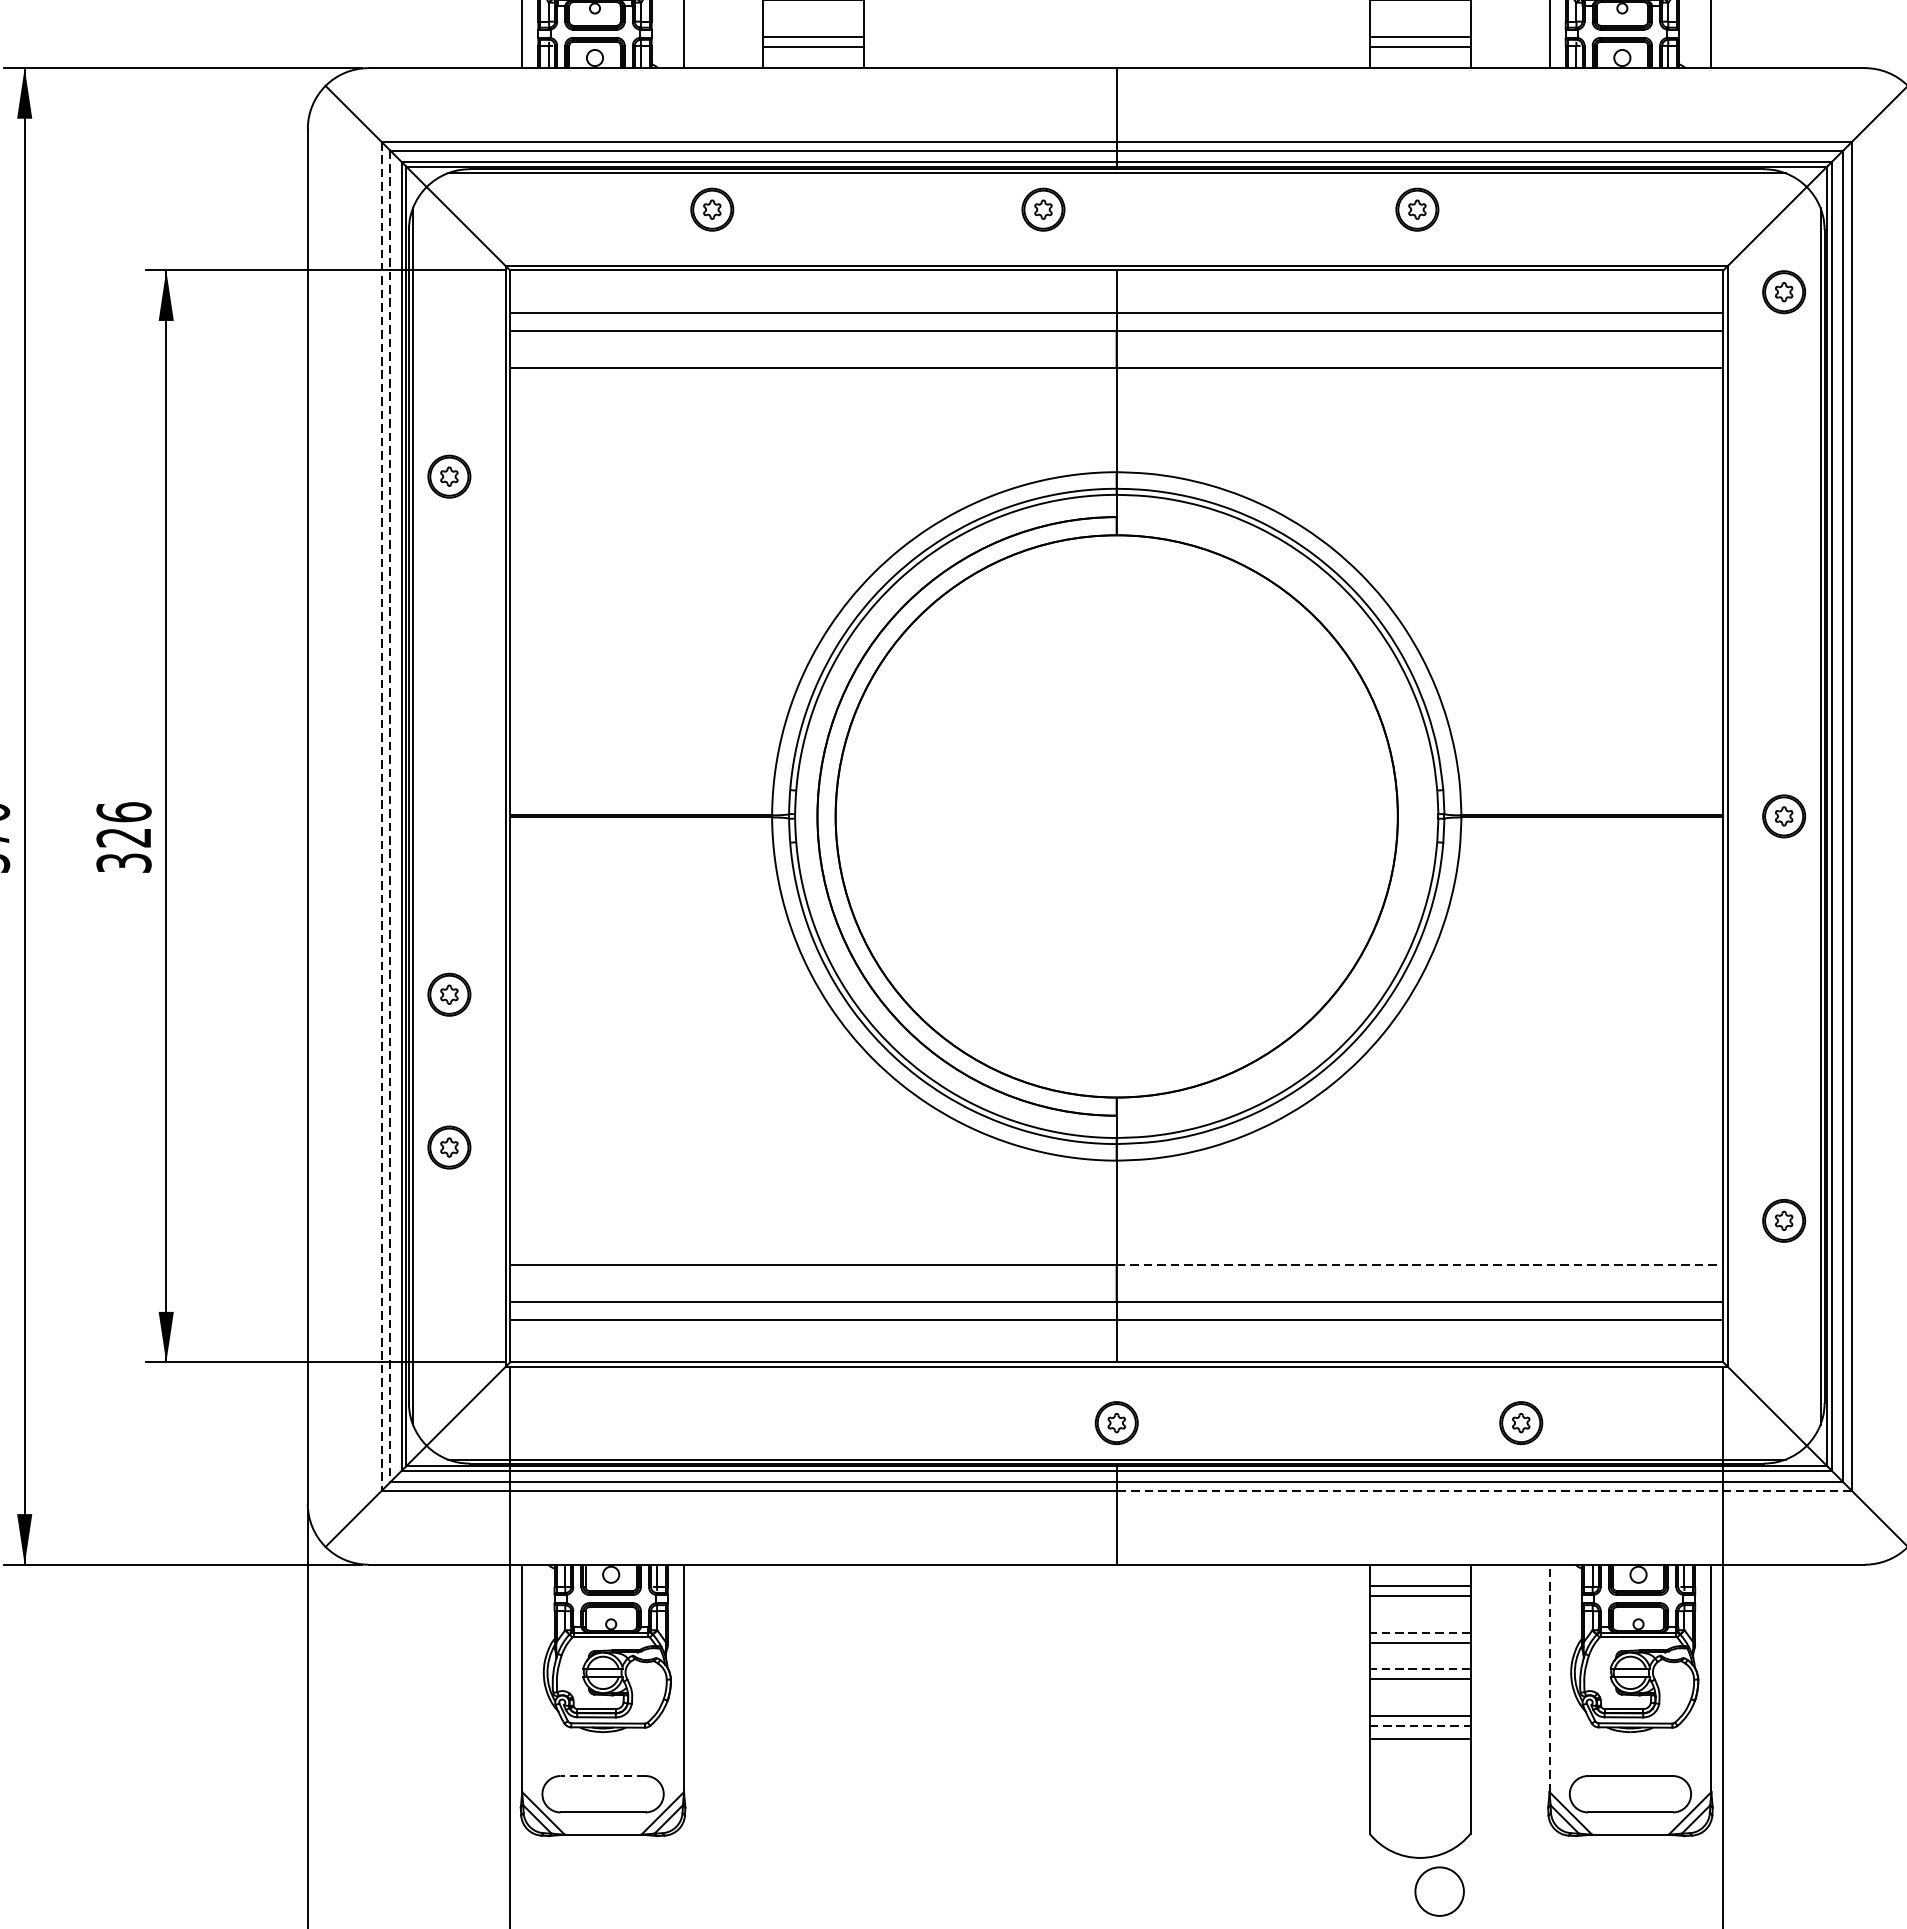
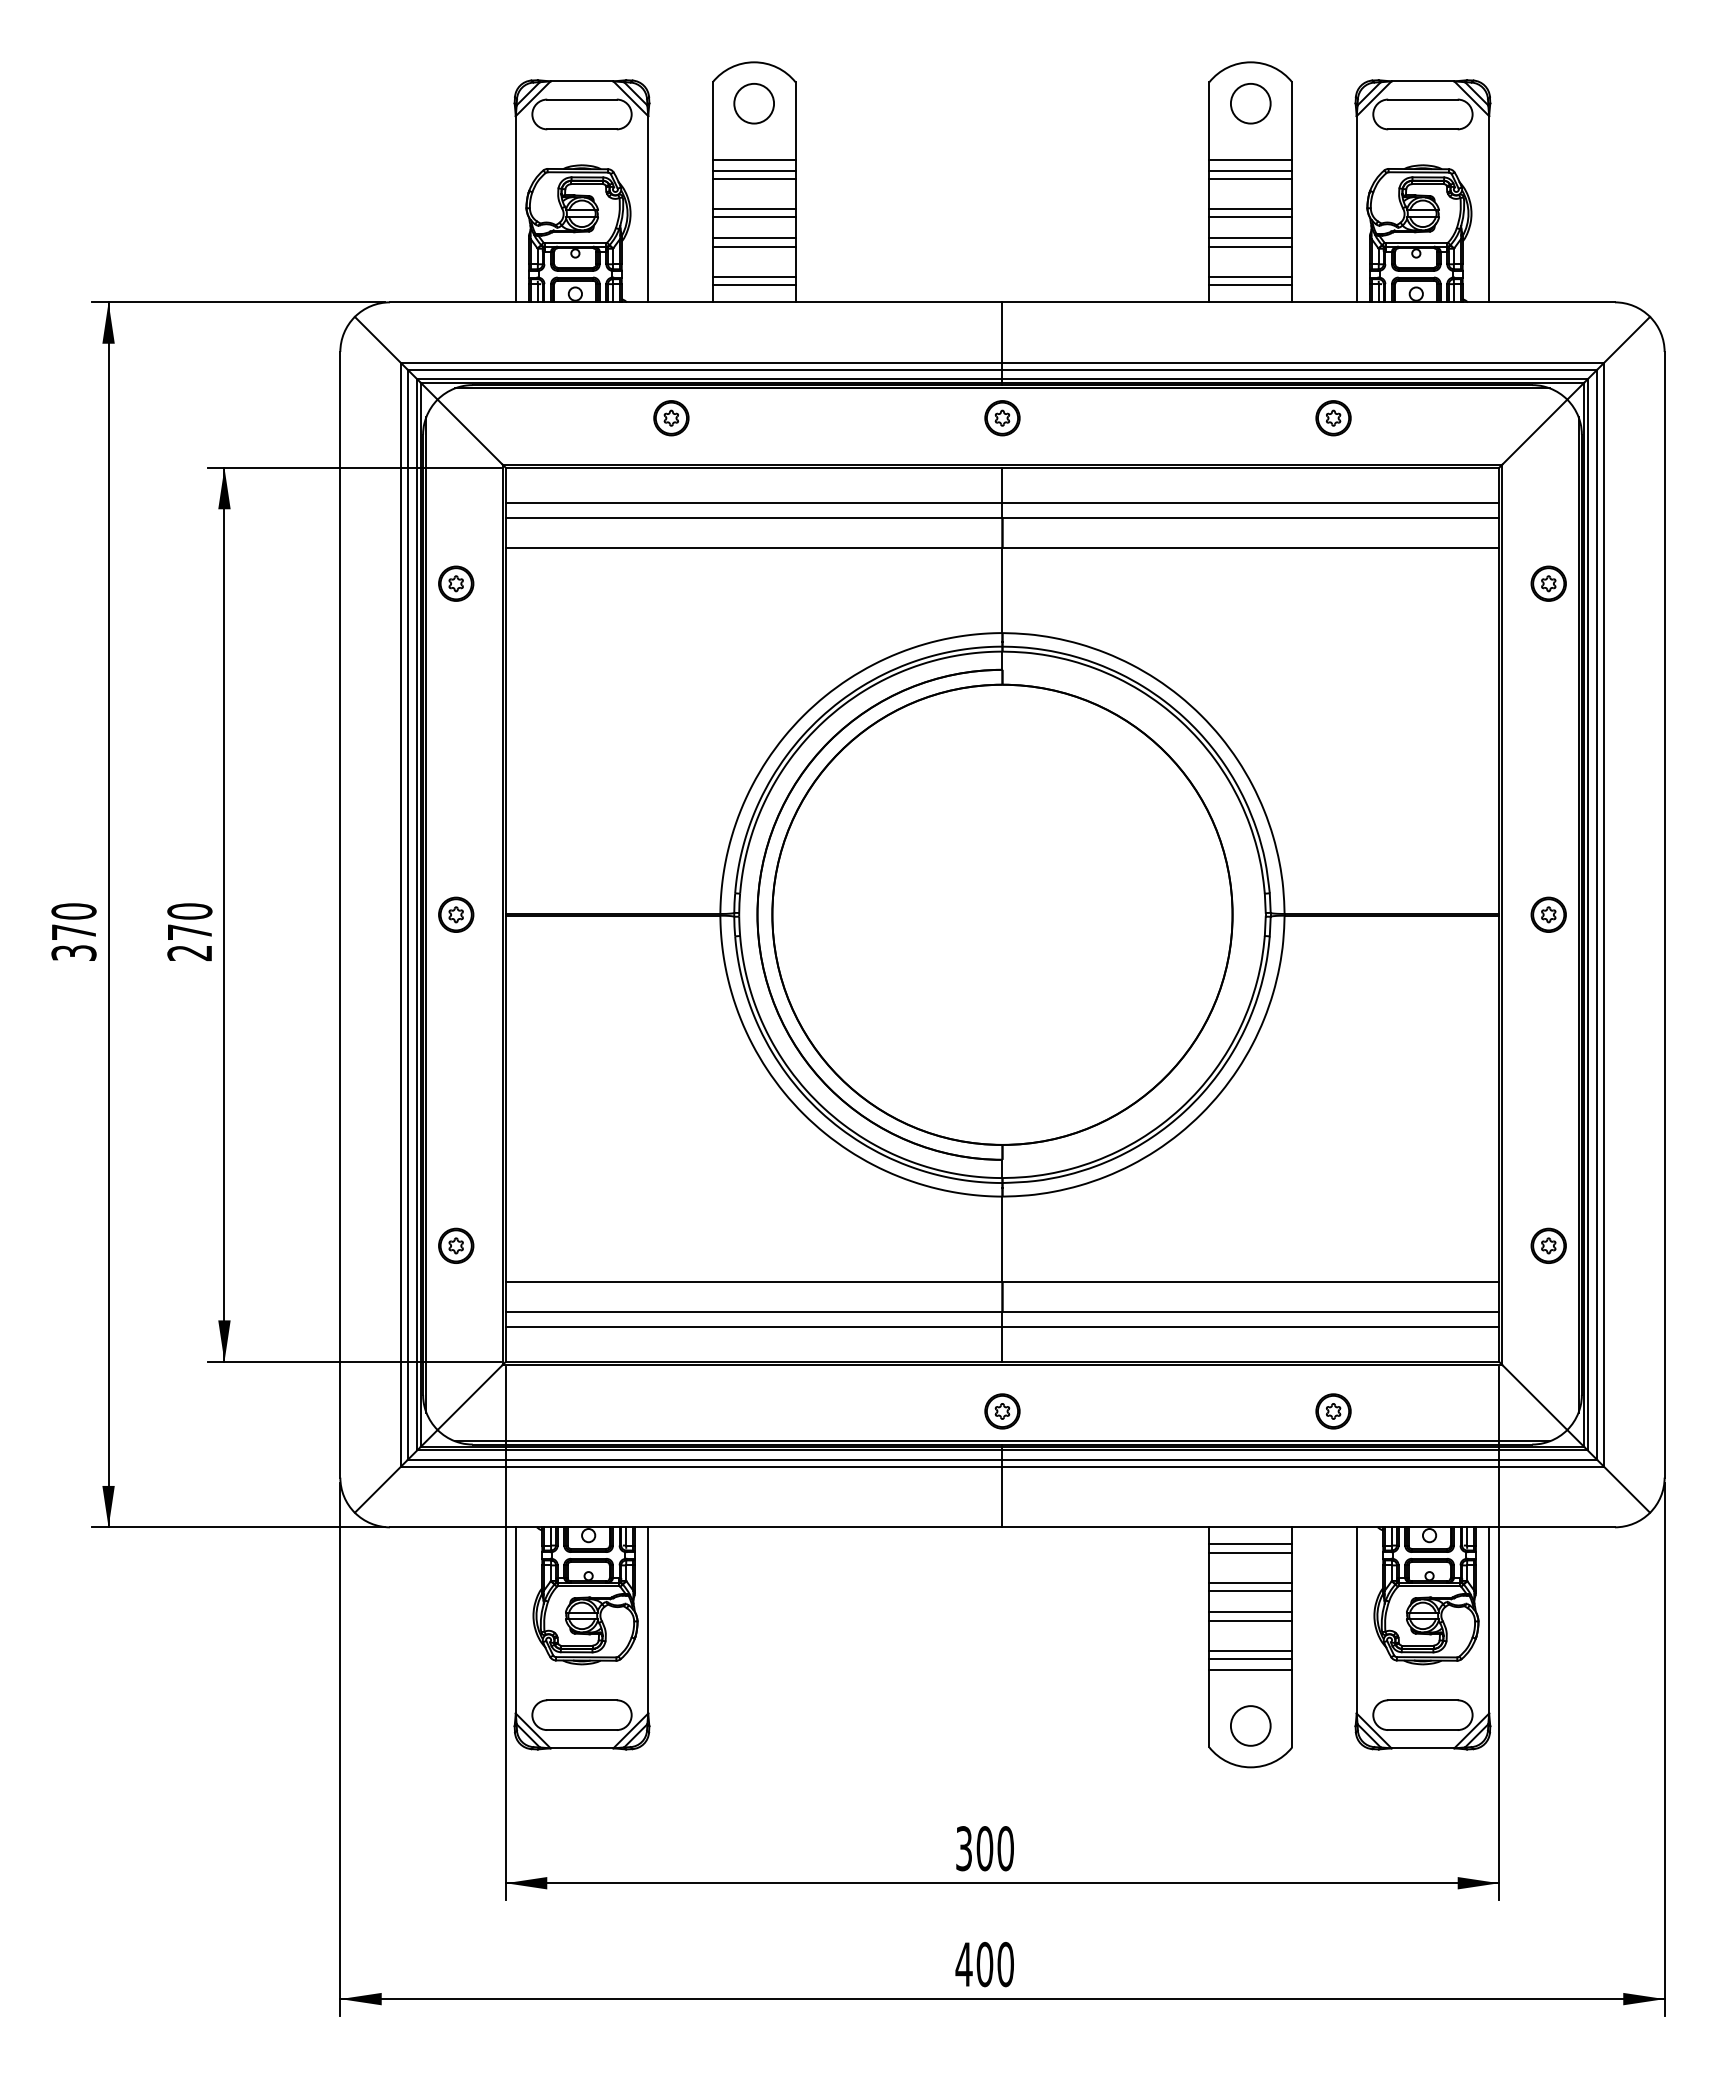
part: (1043, 210) -> (1002, 418), moved
part: (1417, 210) -> (1333, 418), moved
part: (1783, 291) -> (1548, 583), moved
part: (449, 476) -> (456, 583), moved
line: (381, 817) -> (400, 915), dashed -> solid
line: (389, 817) -> (407, 915), dashed -> solid
text: (123, 837) -> (189, 932), 326 -> 270
part: (449, 994) -> (456, 914), moved
part: (449, 1147) -> (456, 1245), moved
line: (1420, 1264) -> (1251, 1281), dashed -> solid
line: (1484, 1490) -> (1303, 1466), dashed -> solid
line: (1419, 1633) -> (1250, 1583), dashed -> solid
line: (1419, 1668) -> (1250, 1612), dashed -> solid
line: (1549, 1677) -> (1356, 1619), dashed -> solid
line: (1420, 1726) -> (1251, 1659), dashed -> solid
line: (603, 1776) -> (582, 1700), dashed -> solid
circle: (1439, 1891) -> (1250, 1725), moved

